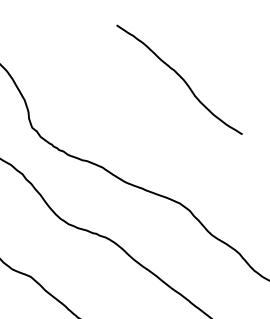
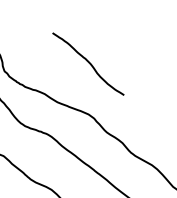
curve: (179, 78) -> (88, 63), moved

